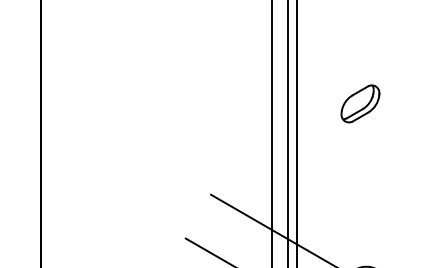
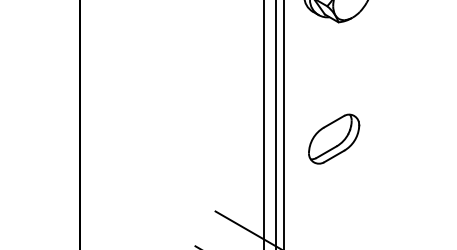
part: (360, 103) -> (334, 138), size x1.67

